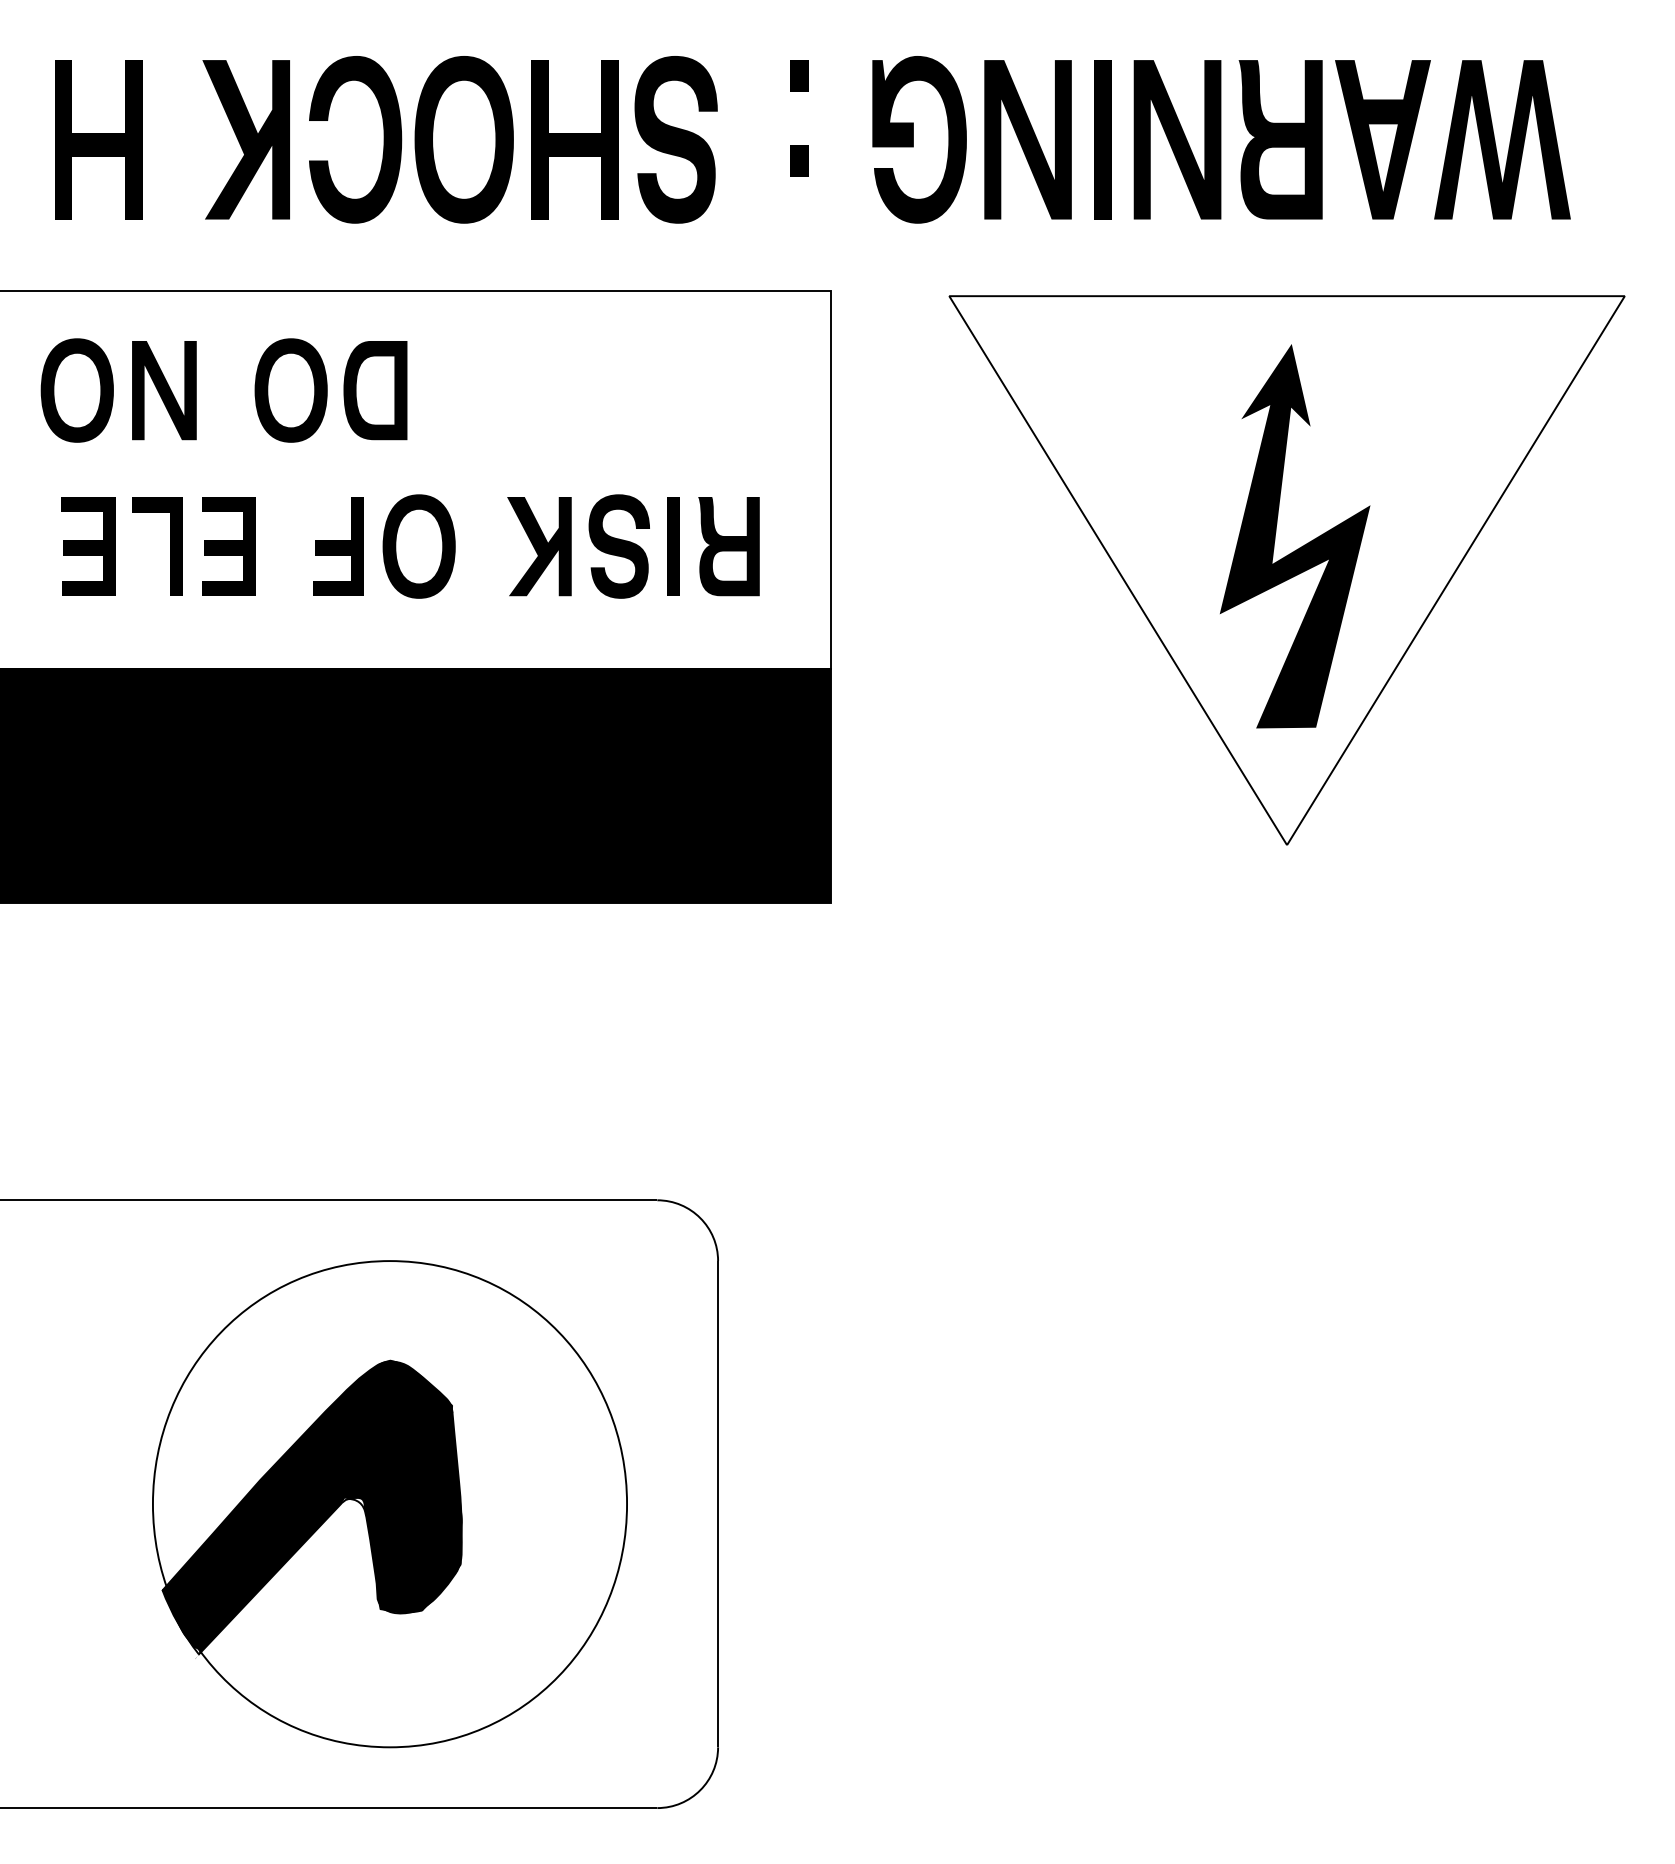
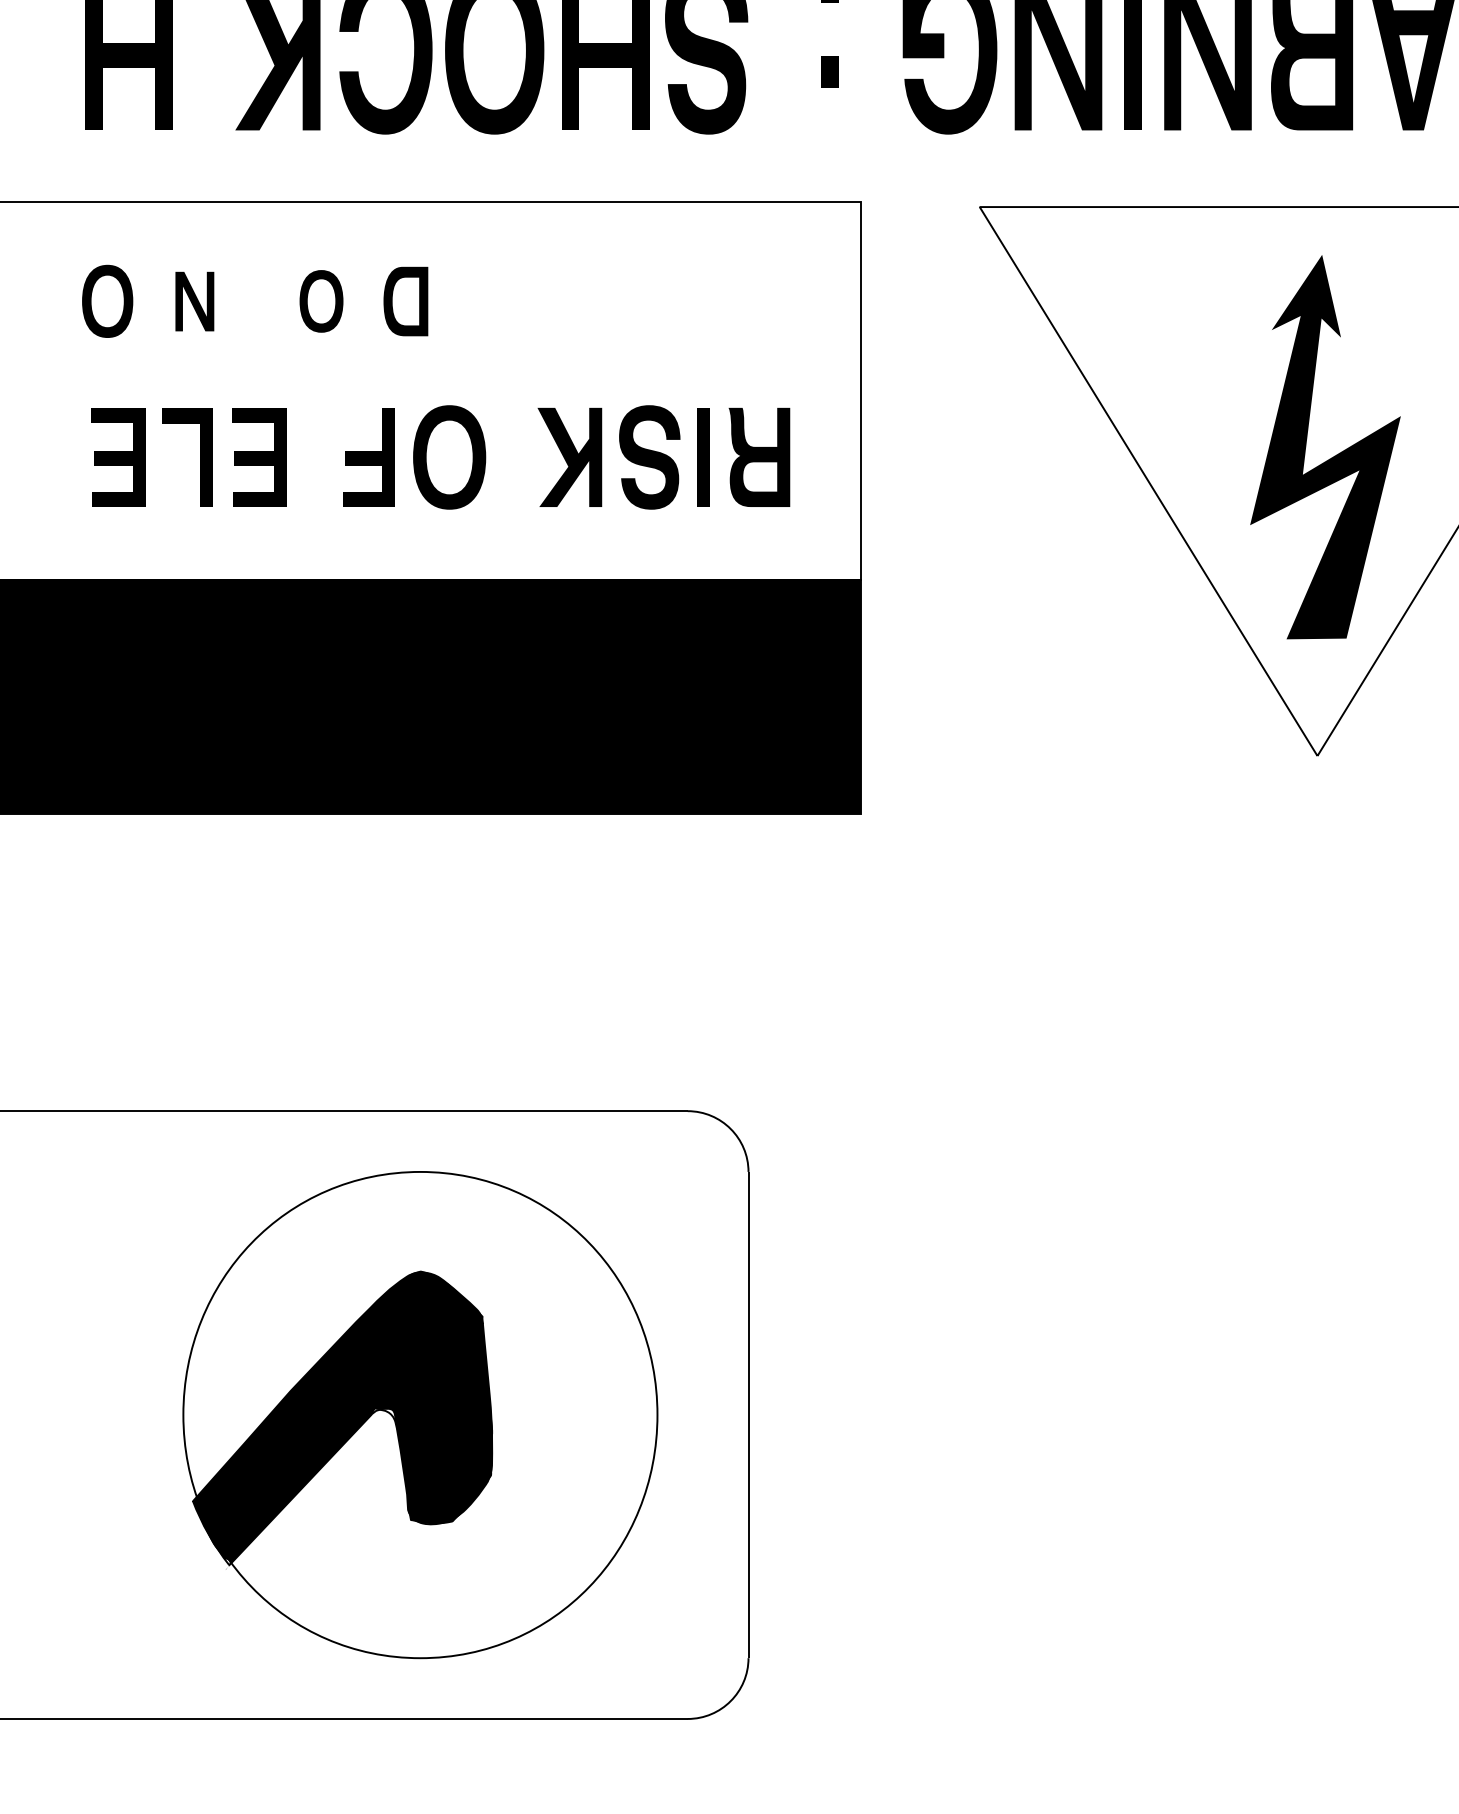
part: (76, 390) -> (106, 301), size x0.7
part: (164, 390) -> (194, 301), size x0.6
part: (290, 390) -> (320, 301), size x0.6
part: (375, 390) -> (405, 301), size x0.7

